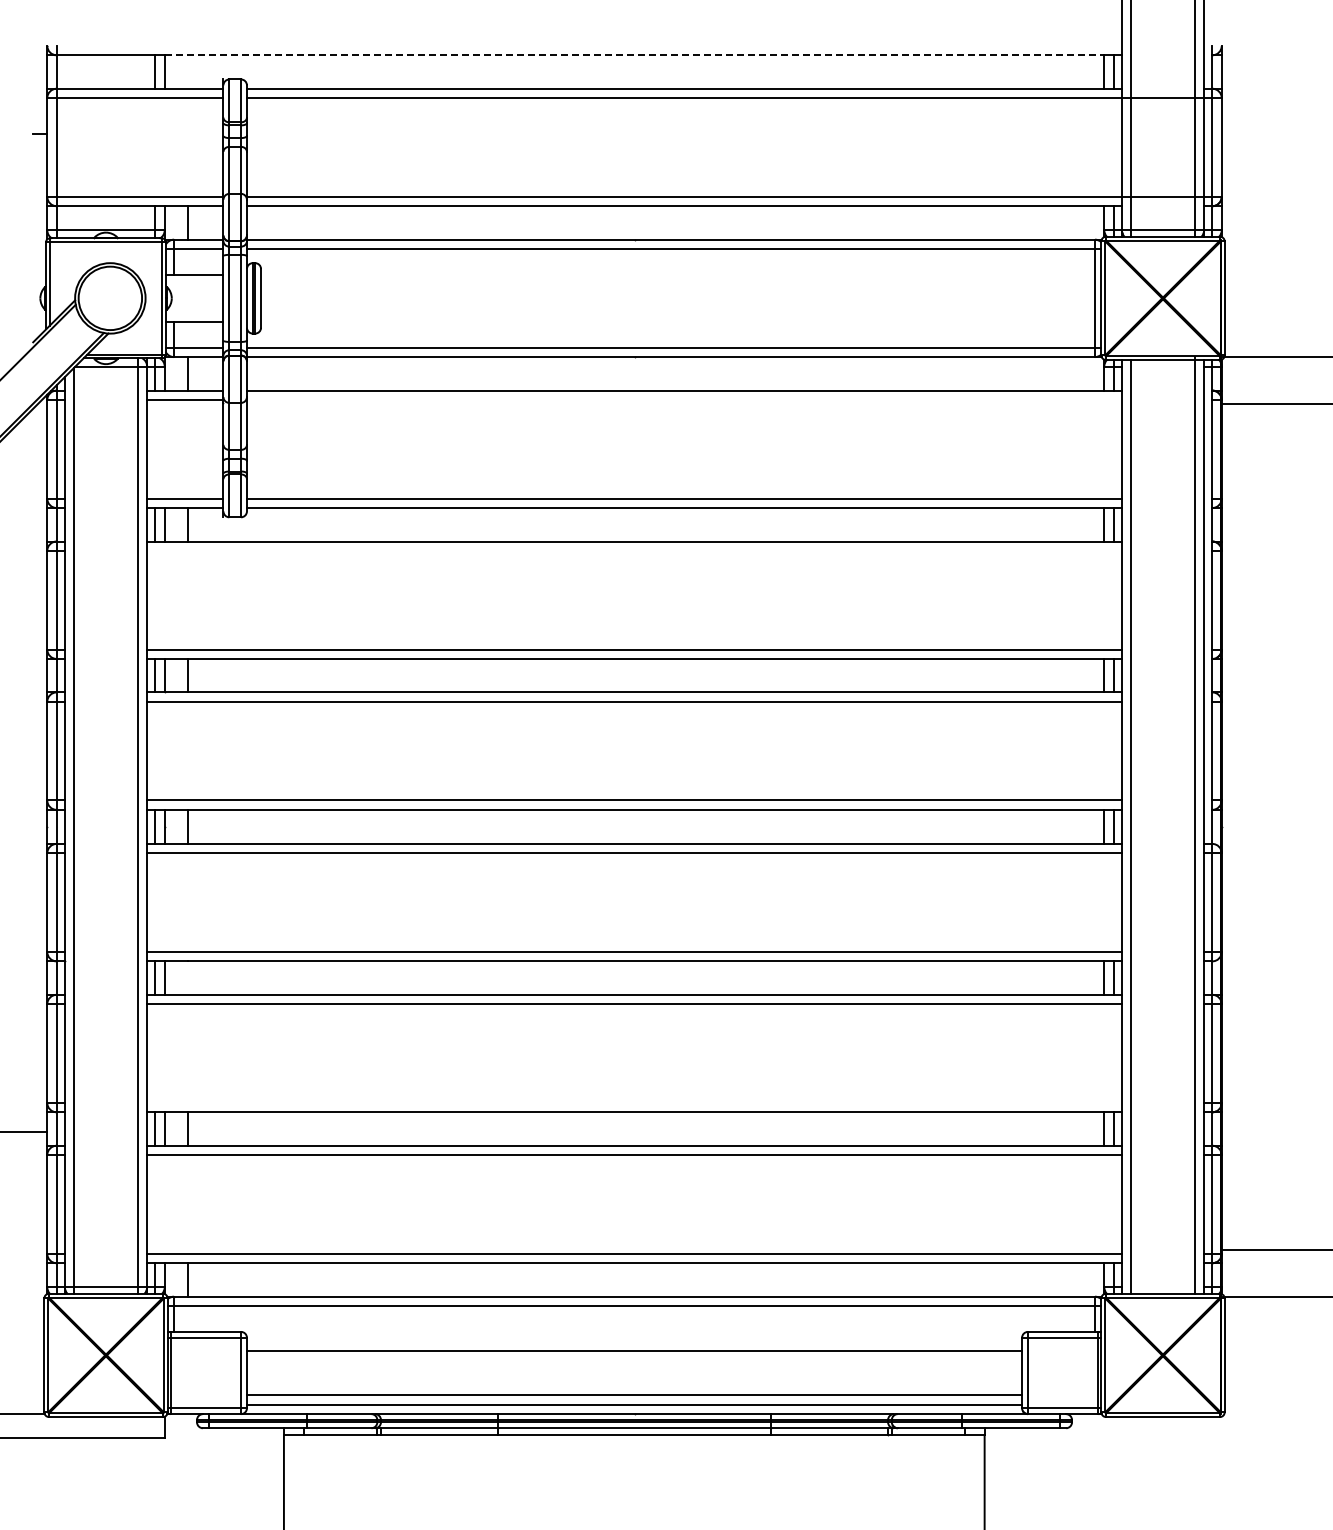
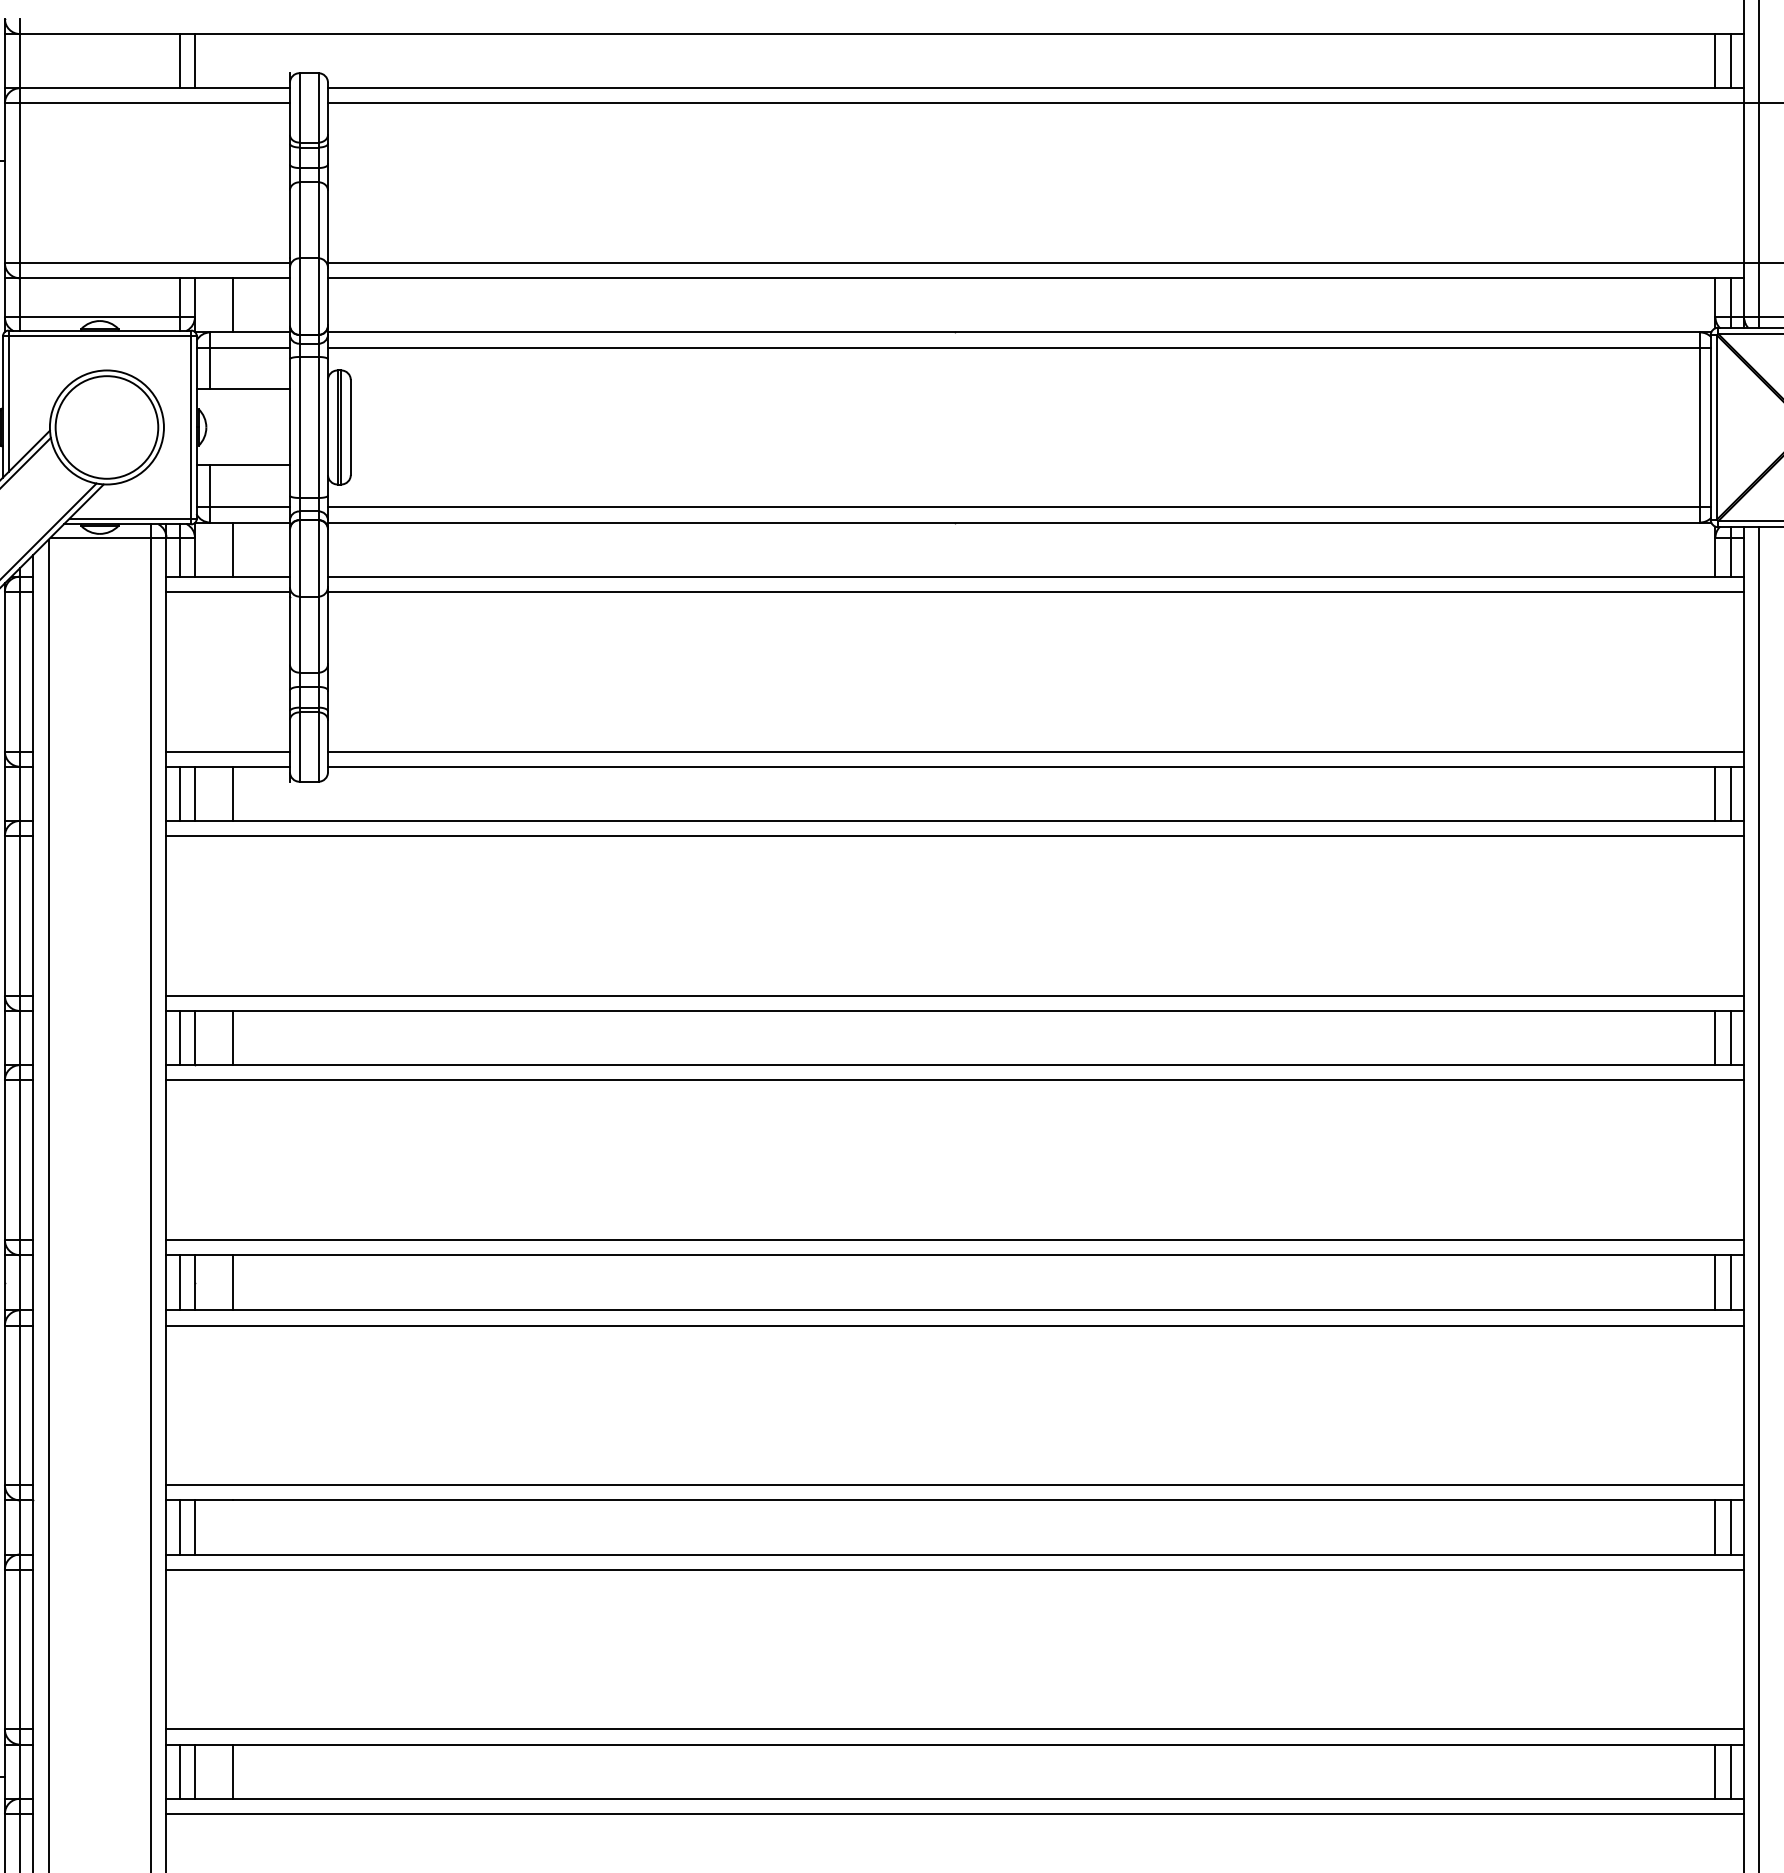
line: (634, 55) -> (955, 34), dashed -> solid
line: (683, 399) -> (1034, 591), added
line: (634, 550) -> (955, 835), added
line: (634, 1102) -> (955, 1728), added

